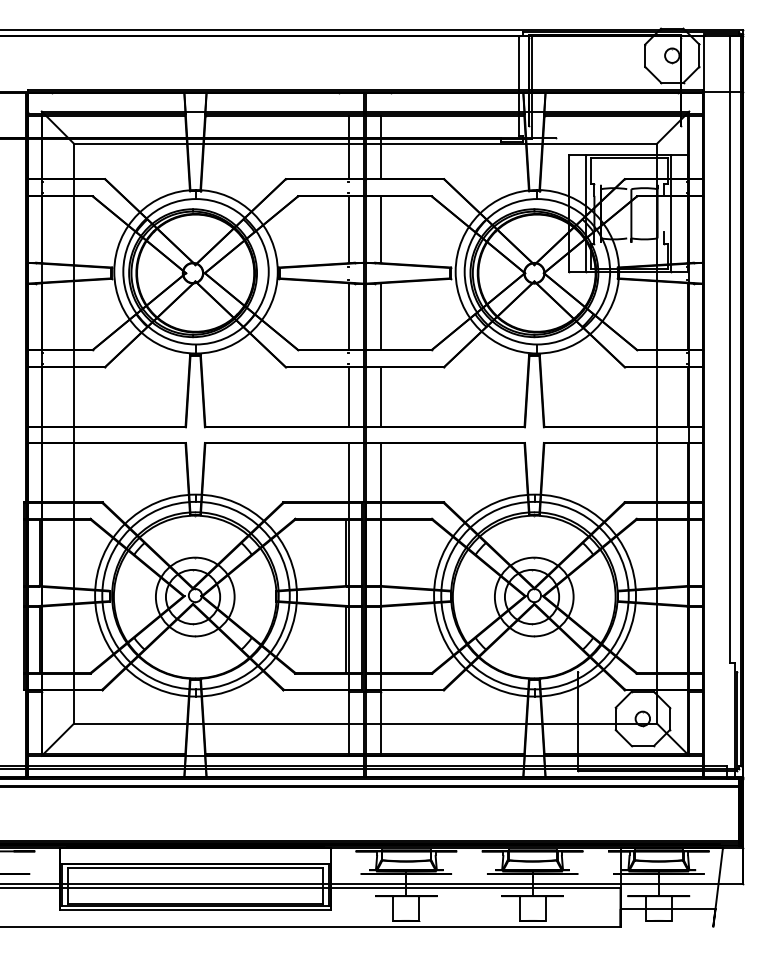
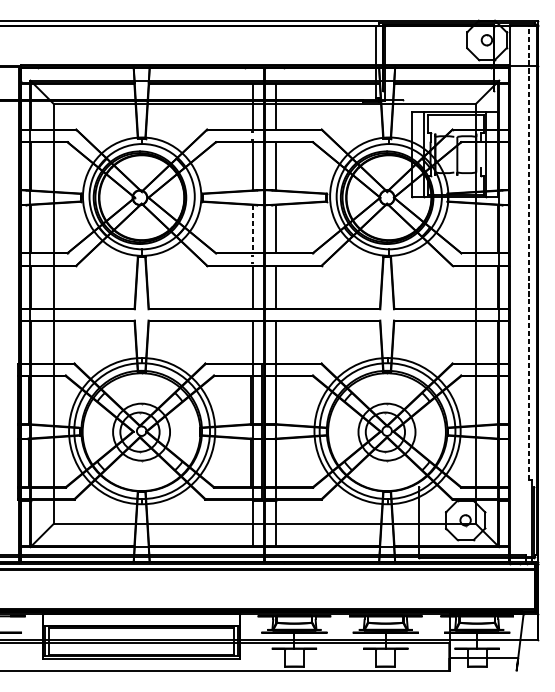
line: (348, 317) -> (252, 229), solid -> dashed
line: (730, 348) -> (529, 252), solid -> dashed

